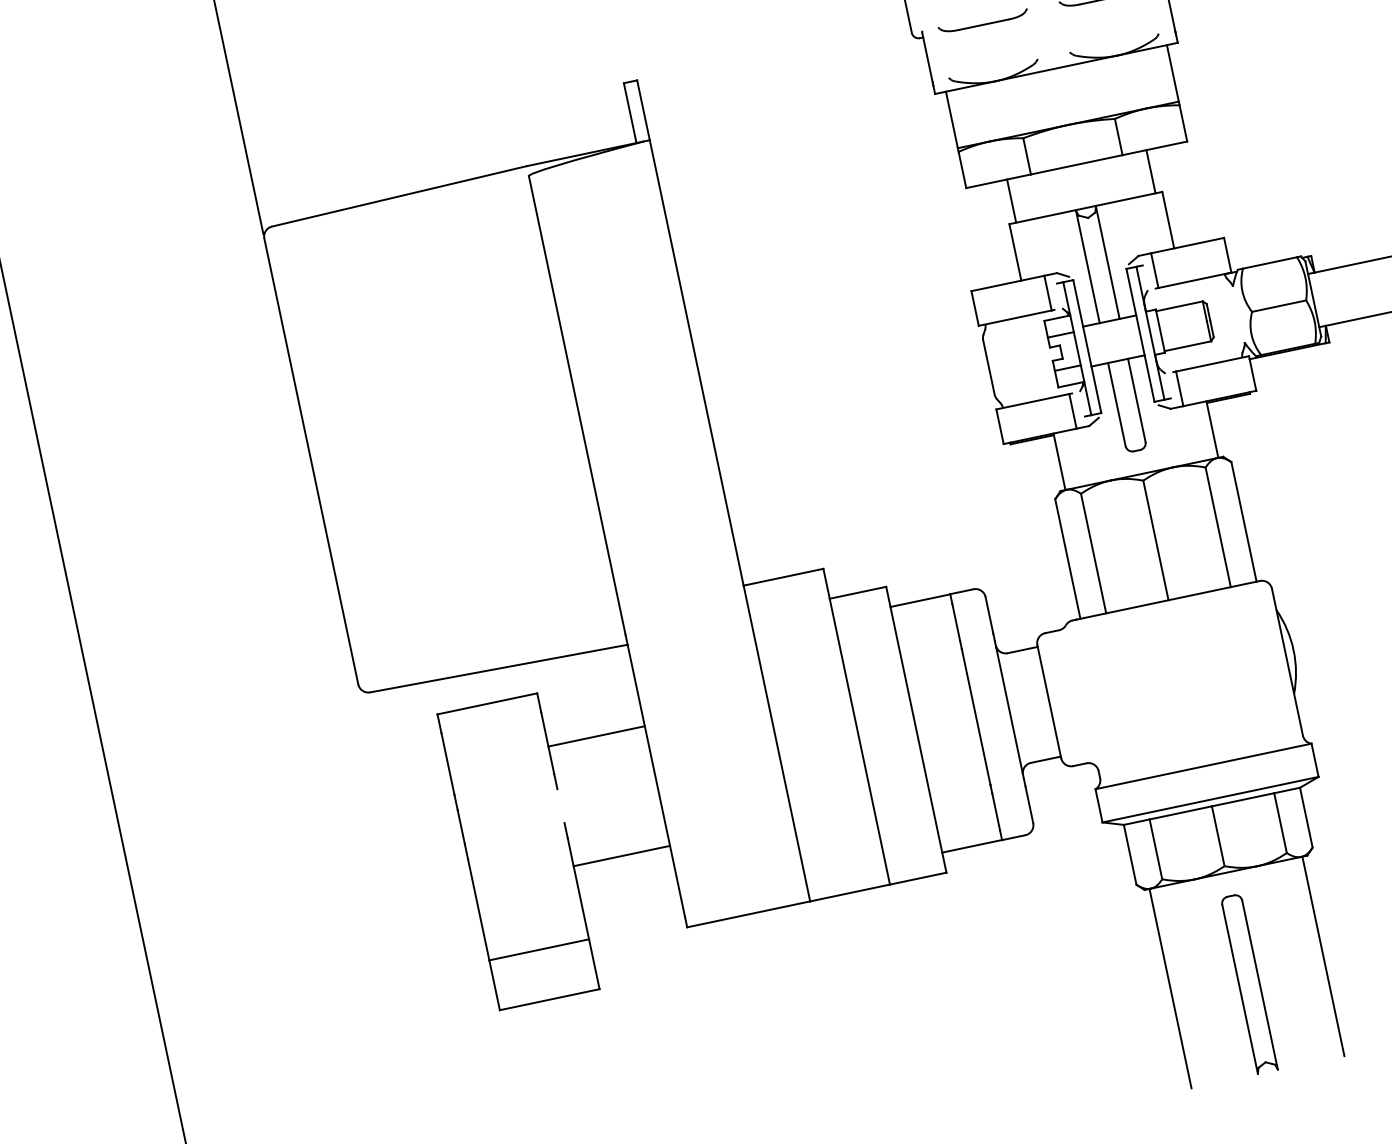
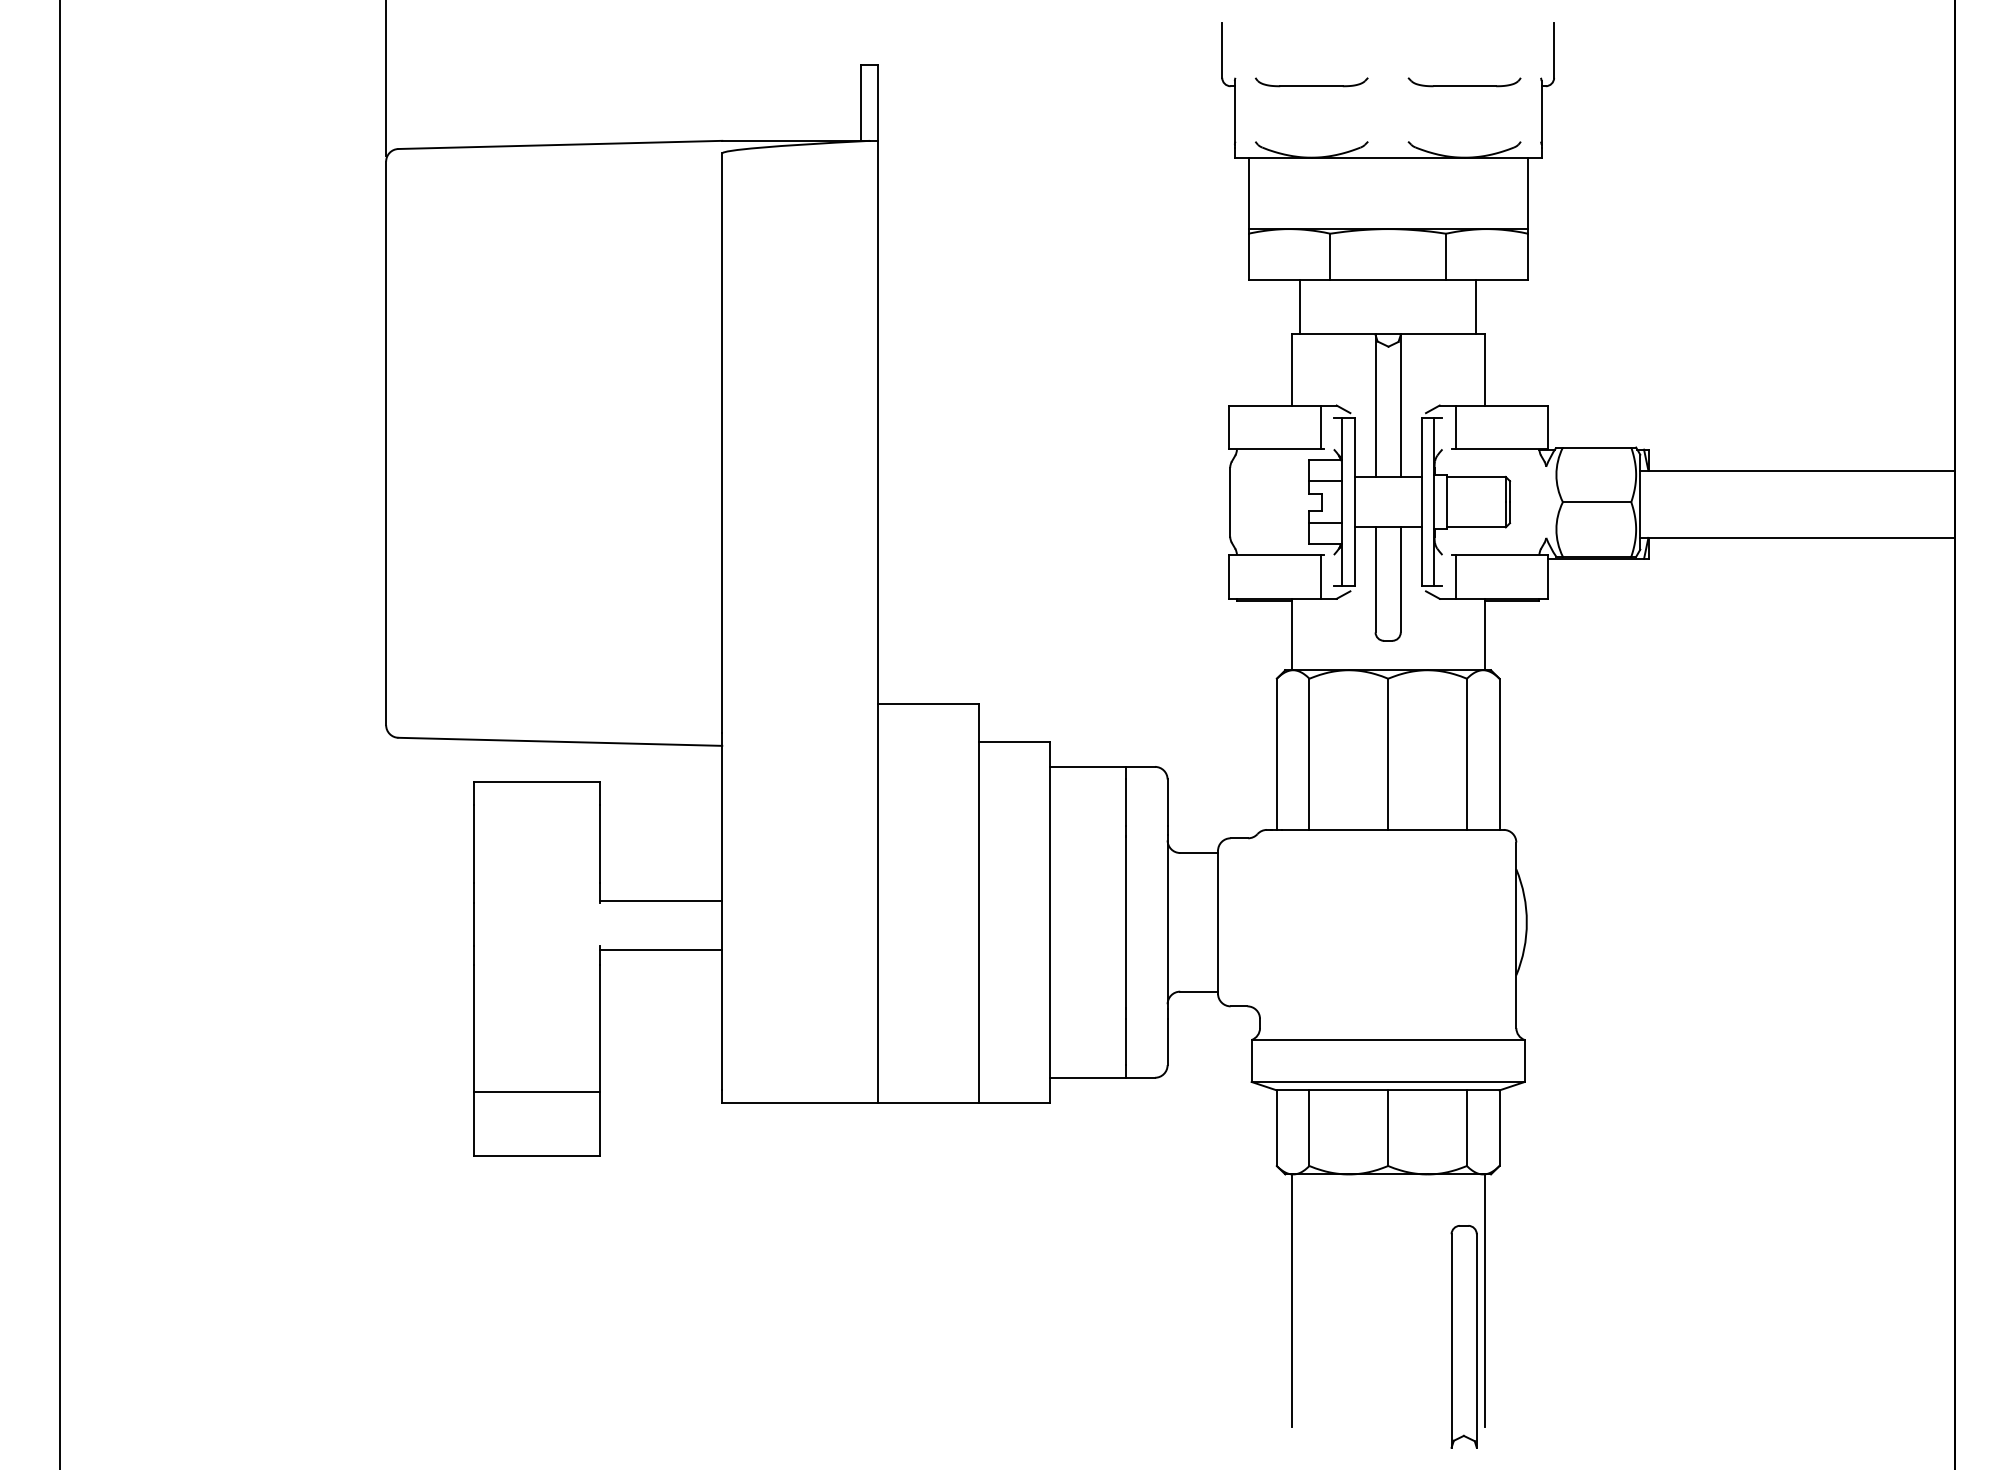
line: (596, 736) -> (661, 900), moved
line: (622, 856) -> (661, 950), moved
part: (1248, 983) -> (1463, 1336), moved

